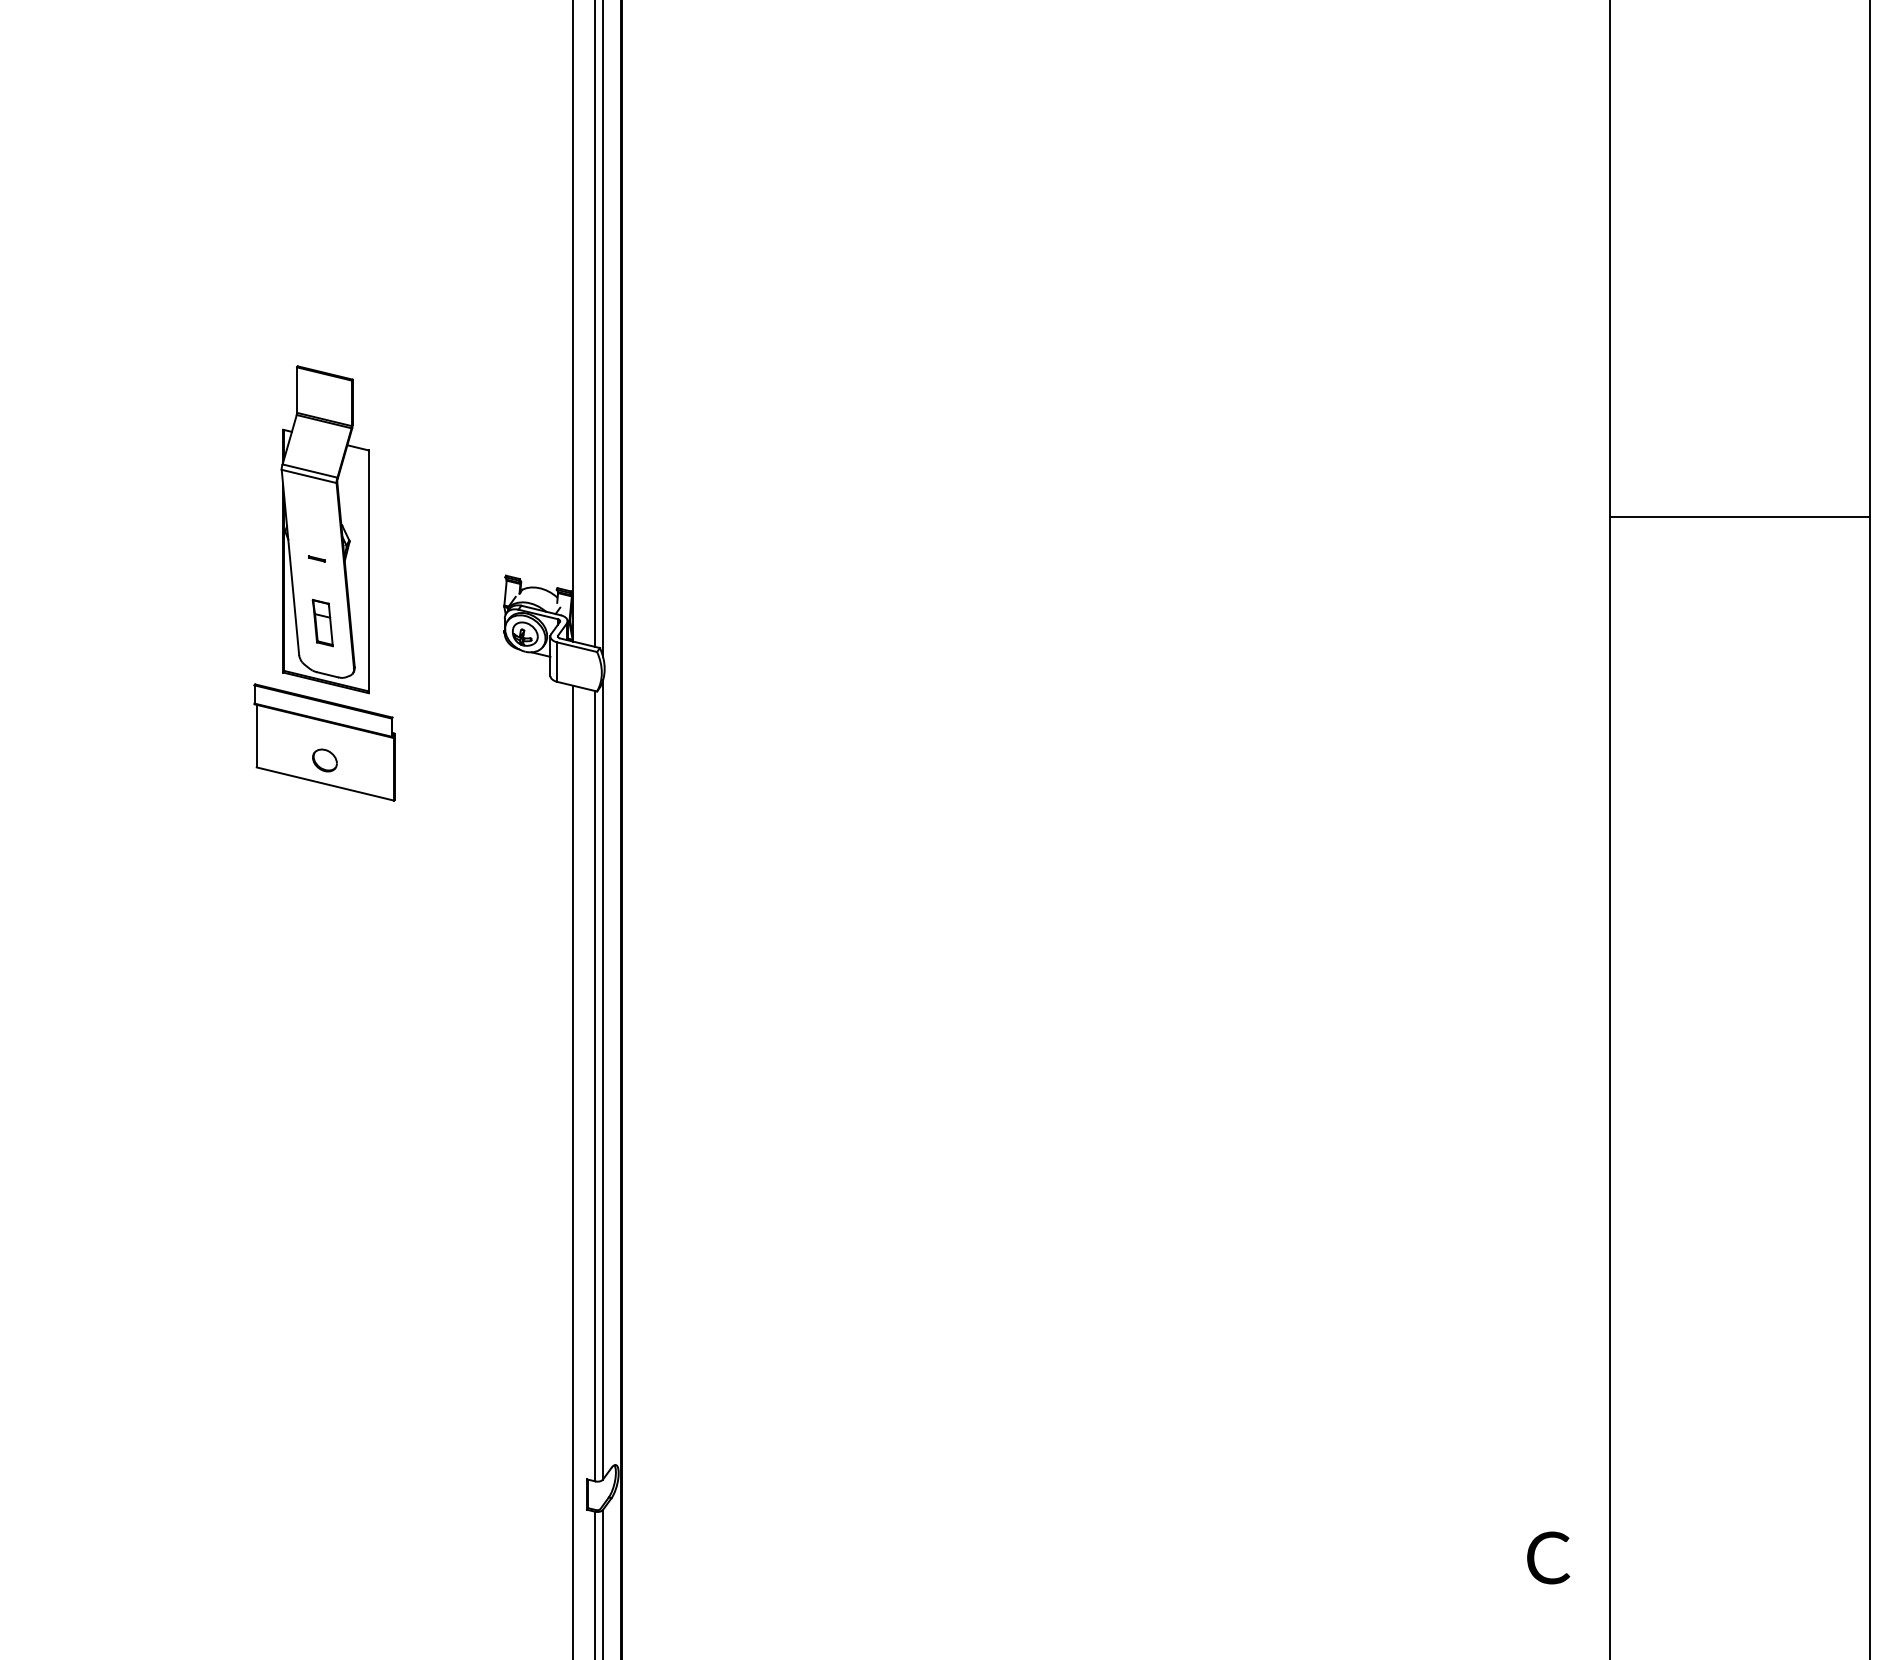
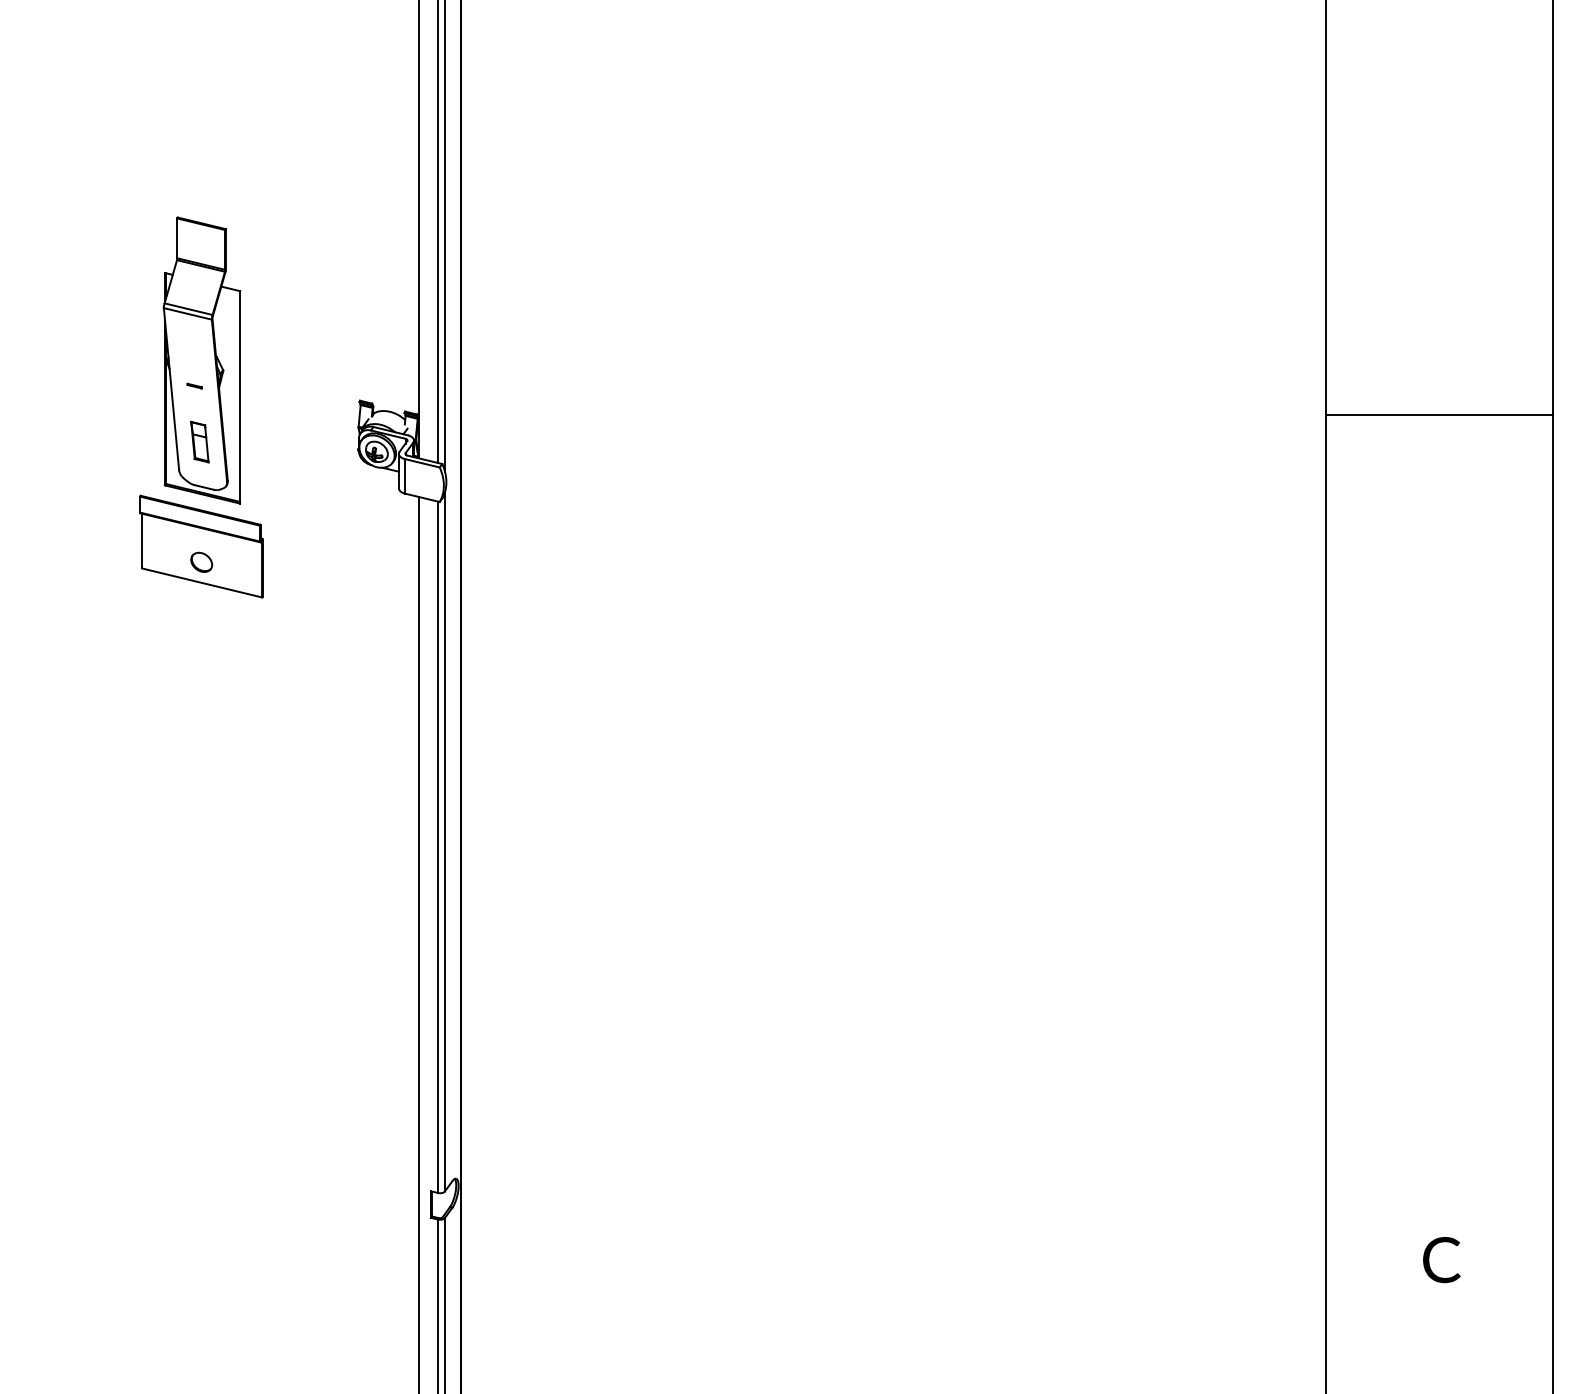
line: (1739, 517) -> (1439, 415), moved
text: (1548, 1557) -> (1441, 1259), moved

